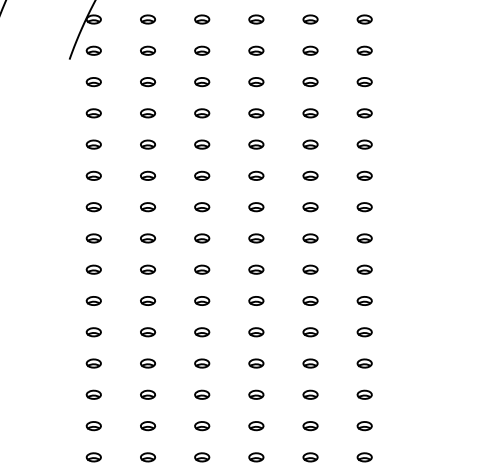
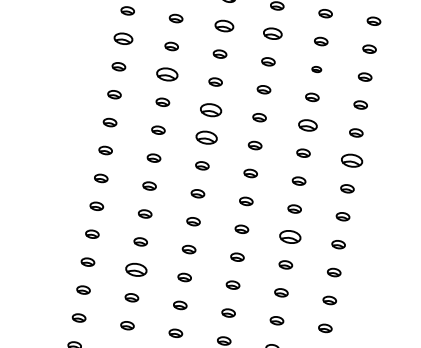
part: (202, 82) -> (224, 26), size x1.4
part: (256, 82) -> (272, 34), size x1.4
part: (93, 113) -> (123, 38), size x1.4
part: (310, 113) -> (316, 69), size x0.7
part: (147, 144) -> (166, 74), size x1.6
part: (202, 175) -> (211, 109), size x1.6
part: (310, 175) -> (307, 124), size x1.4
part: (202, 207) -> (207, 138), size x1.6
part: (364, 207) -> (351, 161), size x1.6
part: (310, 300) -> (290, 236), size x1.6
part: (147, 363) -> (135, 269), size x1.6

